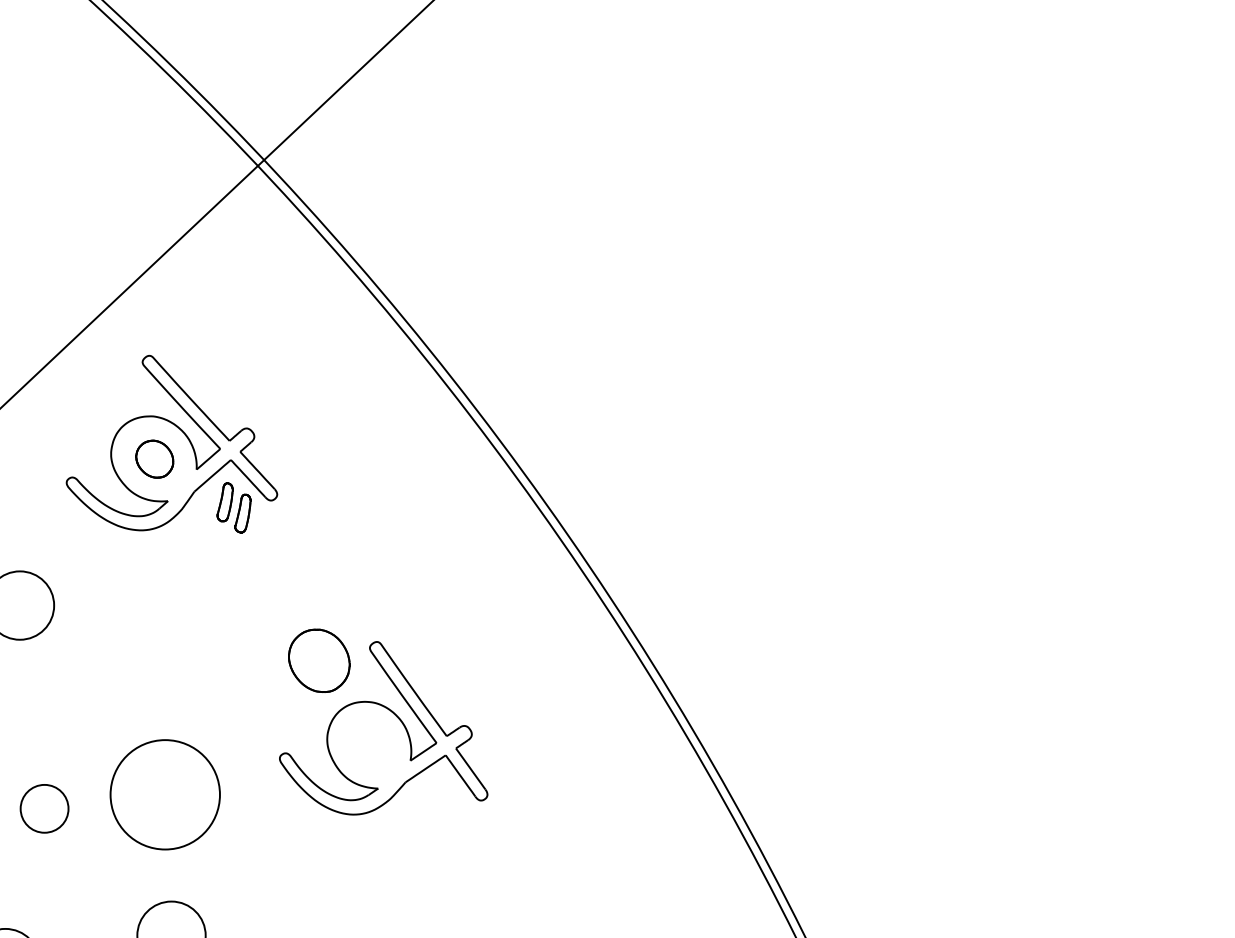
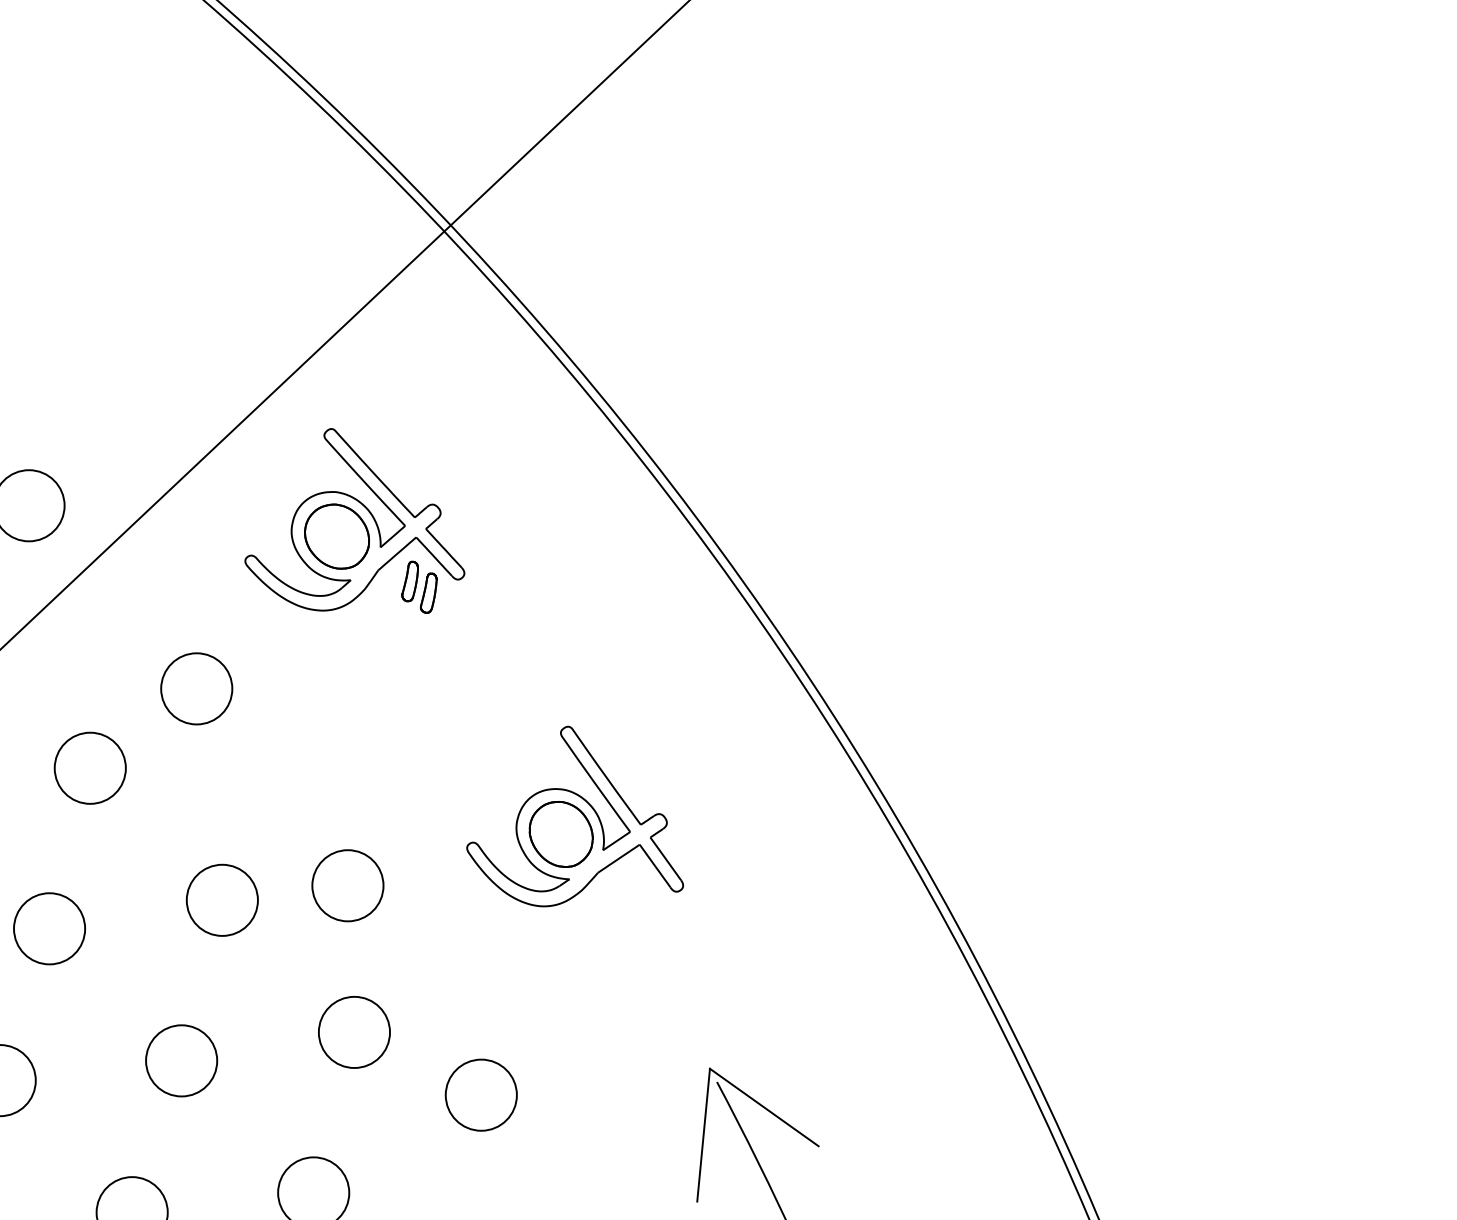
part: (154, 459) -> (336, 536), size x1.67
part: (318, 660) -> (560, 834), moved
circle: (164, 794) -> (347, 885), size x0.62
circle: (43, 808) -> (221, 899), size x1.43

